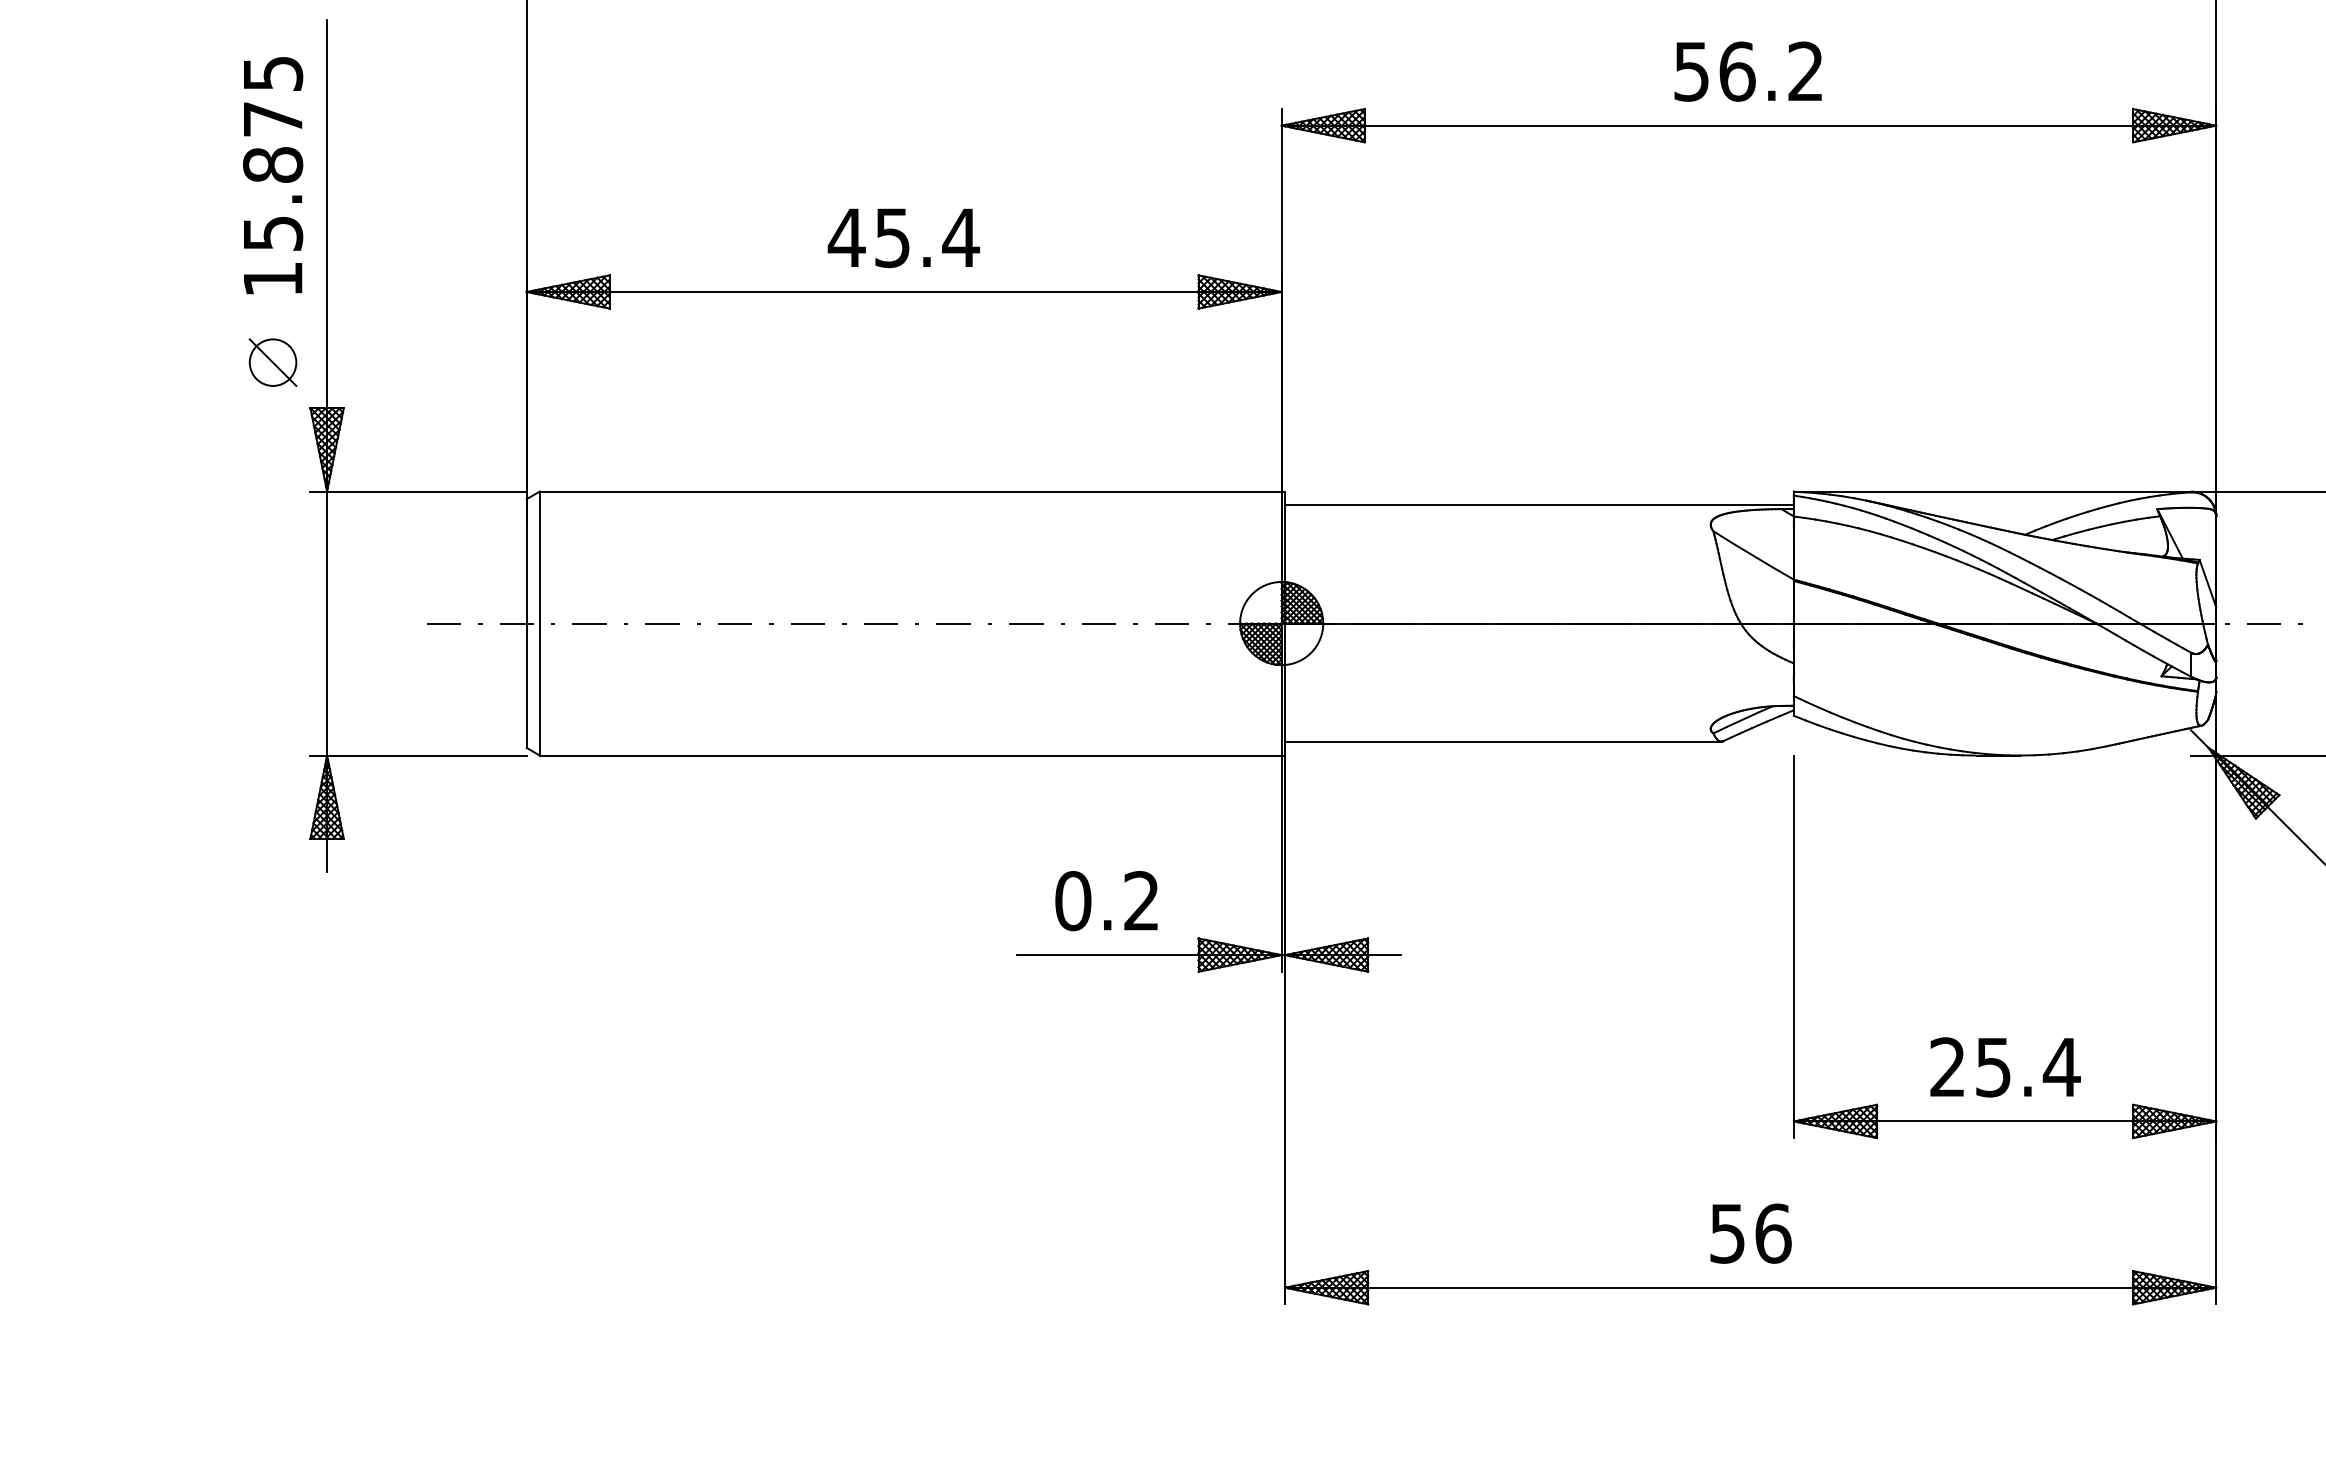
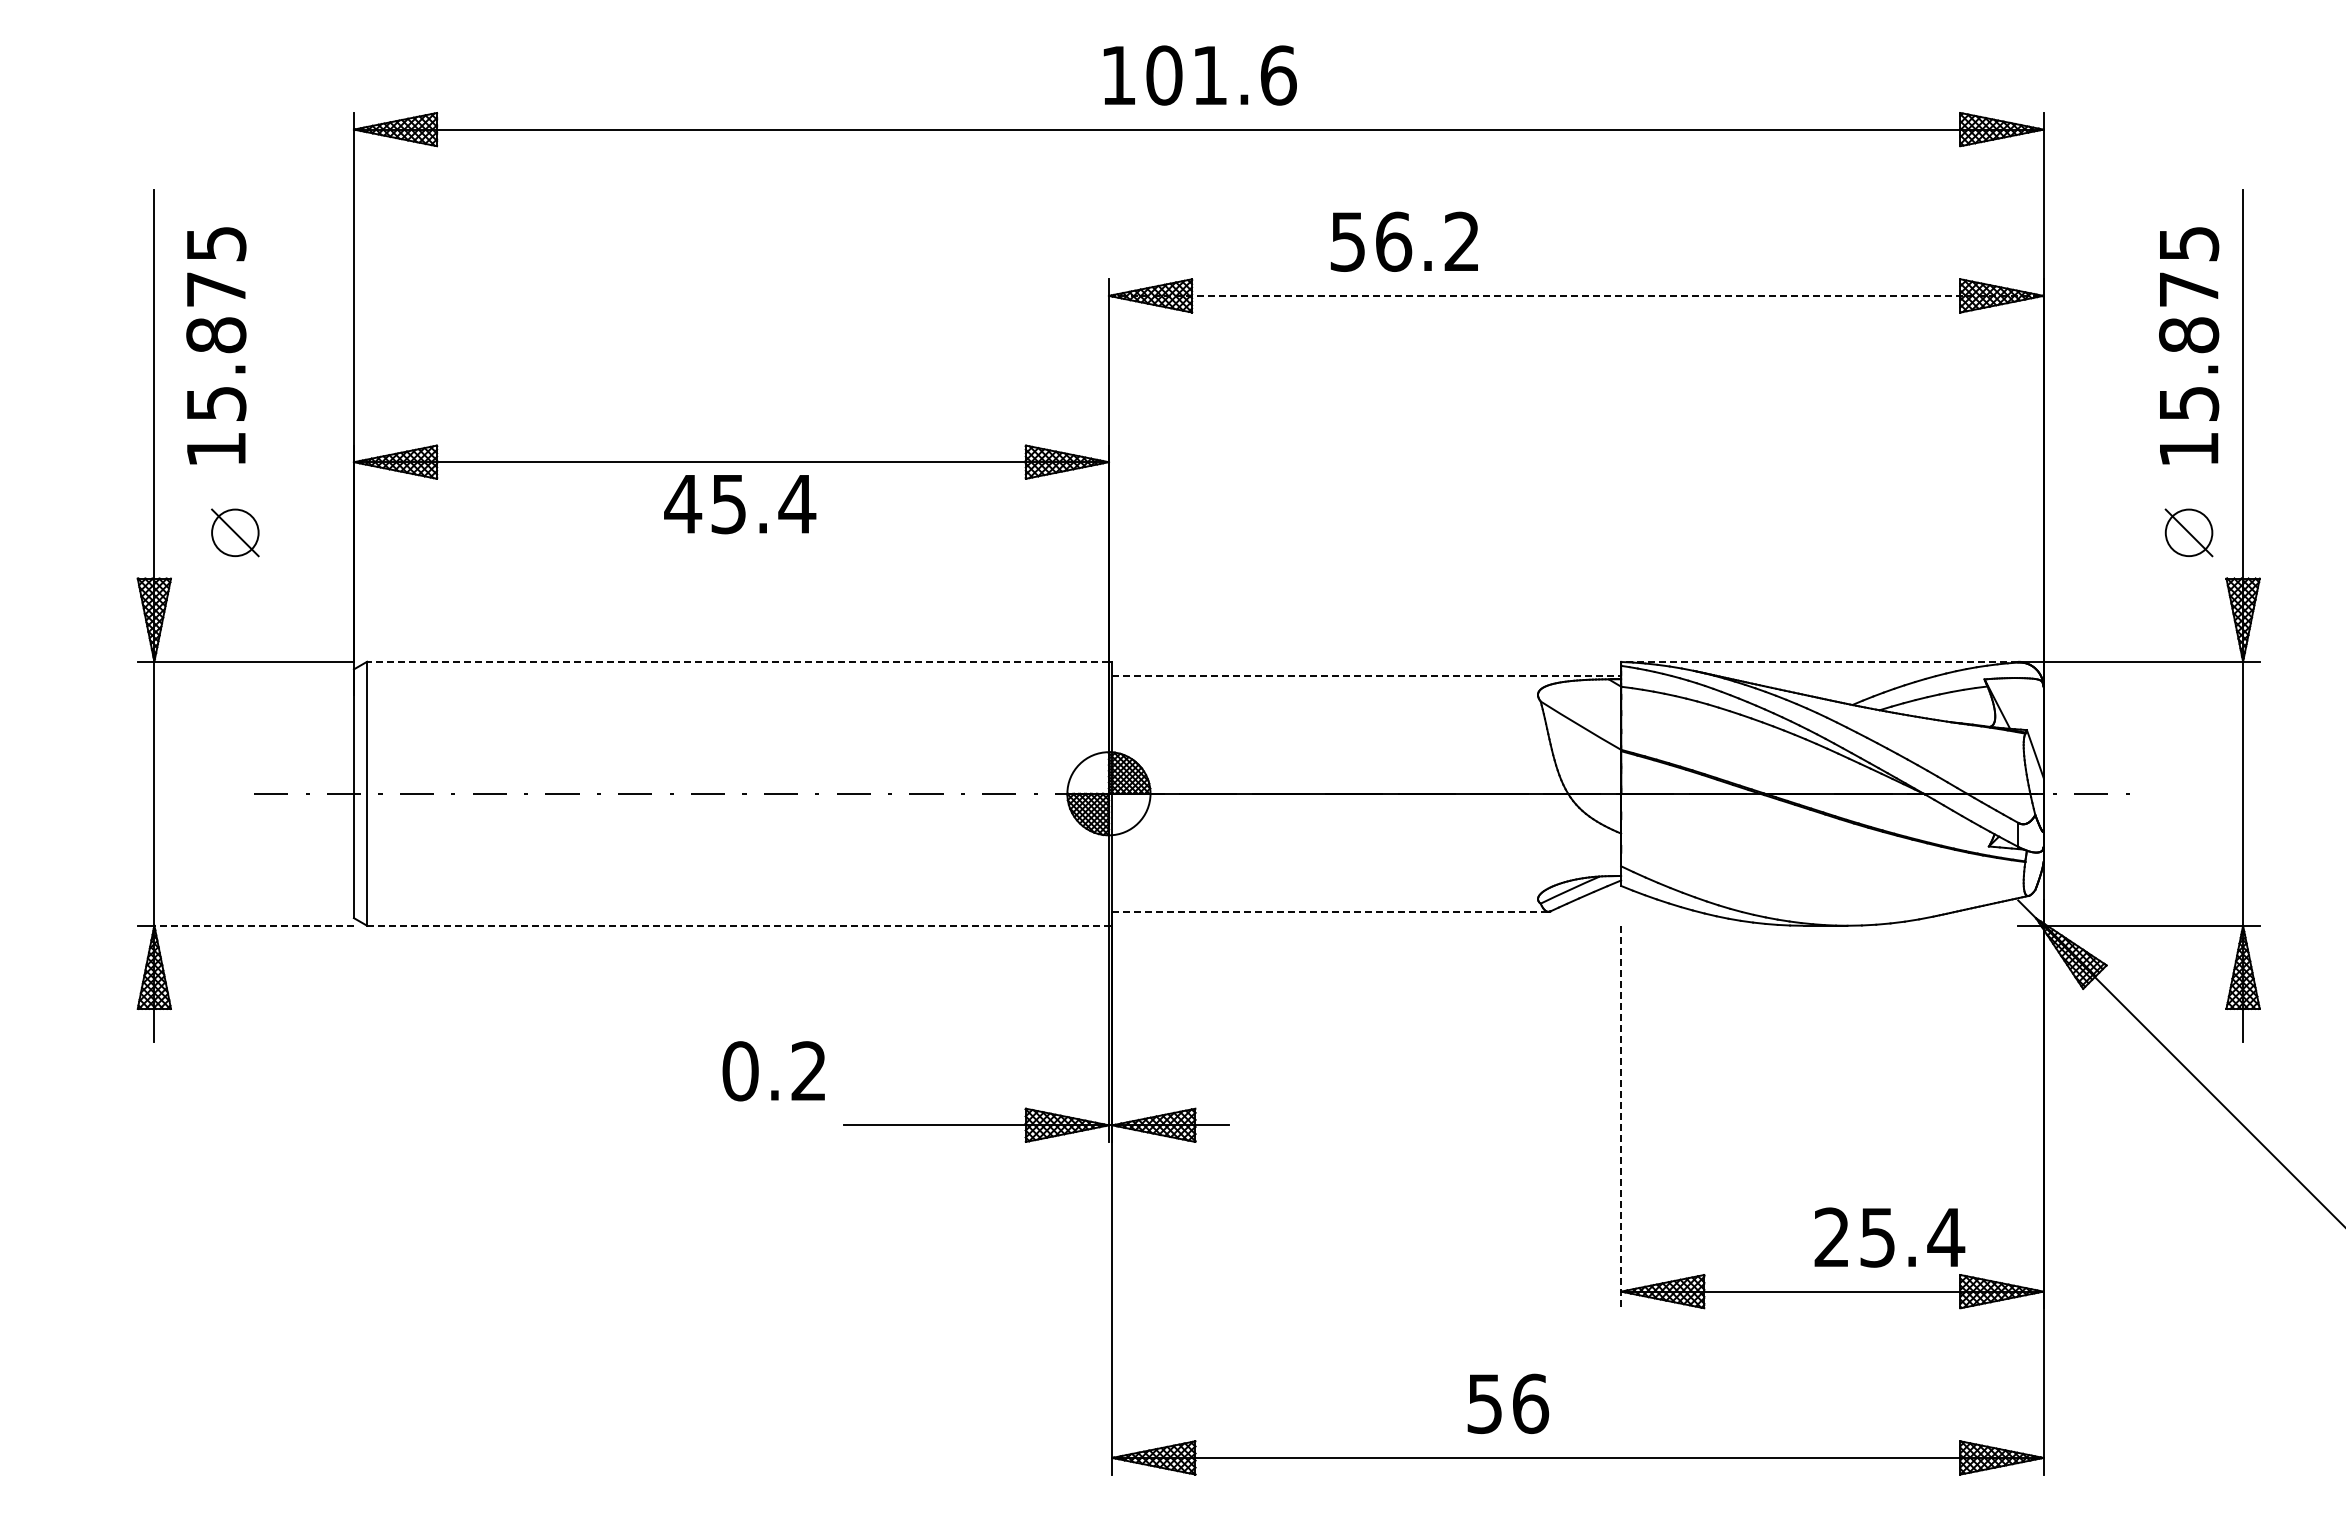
text: (1747, 71) -> (1403, 241), moved
line: (1749, 125) -> (1576, 295), solid -> dashed
text: (273, 175) -> (216, 345), moved
text: (904, 238) -> (740, 504), moved
part: (273, 362) -> (235, 532), moved
line: (911, 491) -> (738, 661), solid -> dashed
line: (1992, 491) -> (1819, 661), solid -> dashed
line: (1540, 505) -> (1367, 675), solid -> dashed
line: (1503, 741) -> (1330, 911), solid -> dashed
line: (427, 755) -> (254, 925), solid -> dashed
line: (911, 755) -> (738, 925), solid -> dashed
text: (1106, 901) -> (773, 1071), moved
line: (1794, 947) -> (1621, 1117), solid -> dashed
text: (2005, 1067) -> (1889, 1237), moved
text: (1751, 1233) -> (1508, 1403), moved

